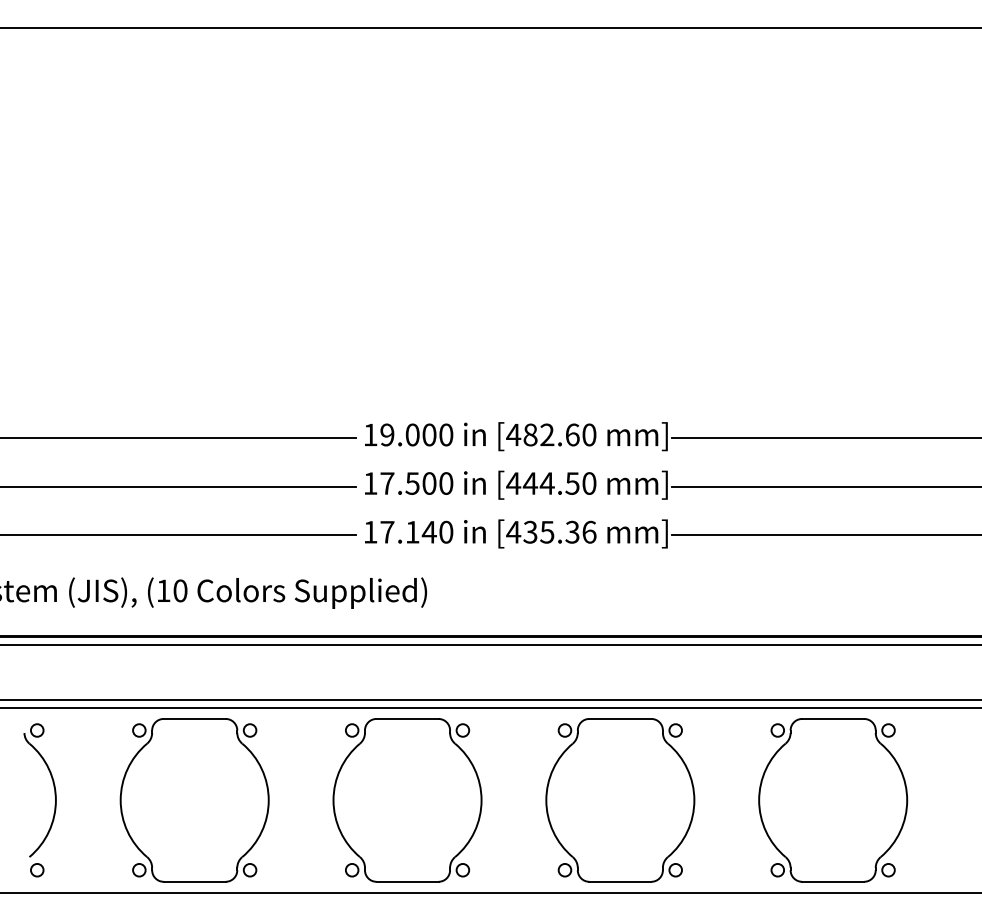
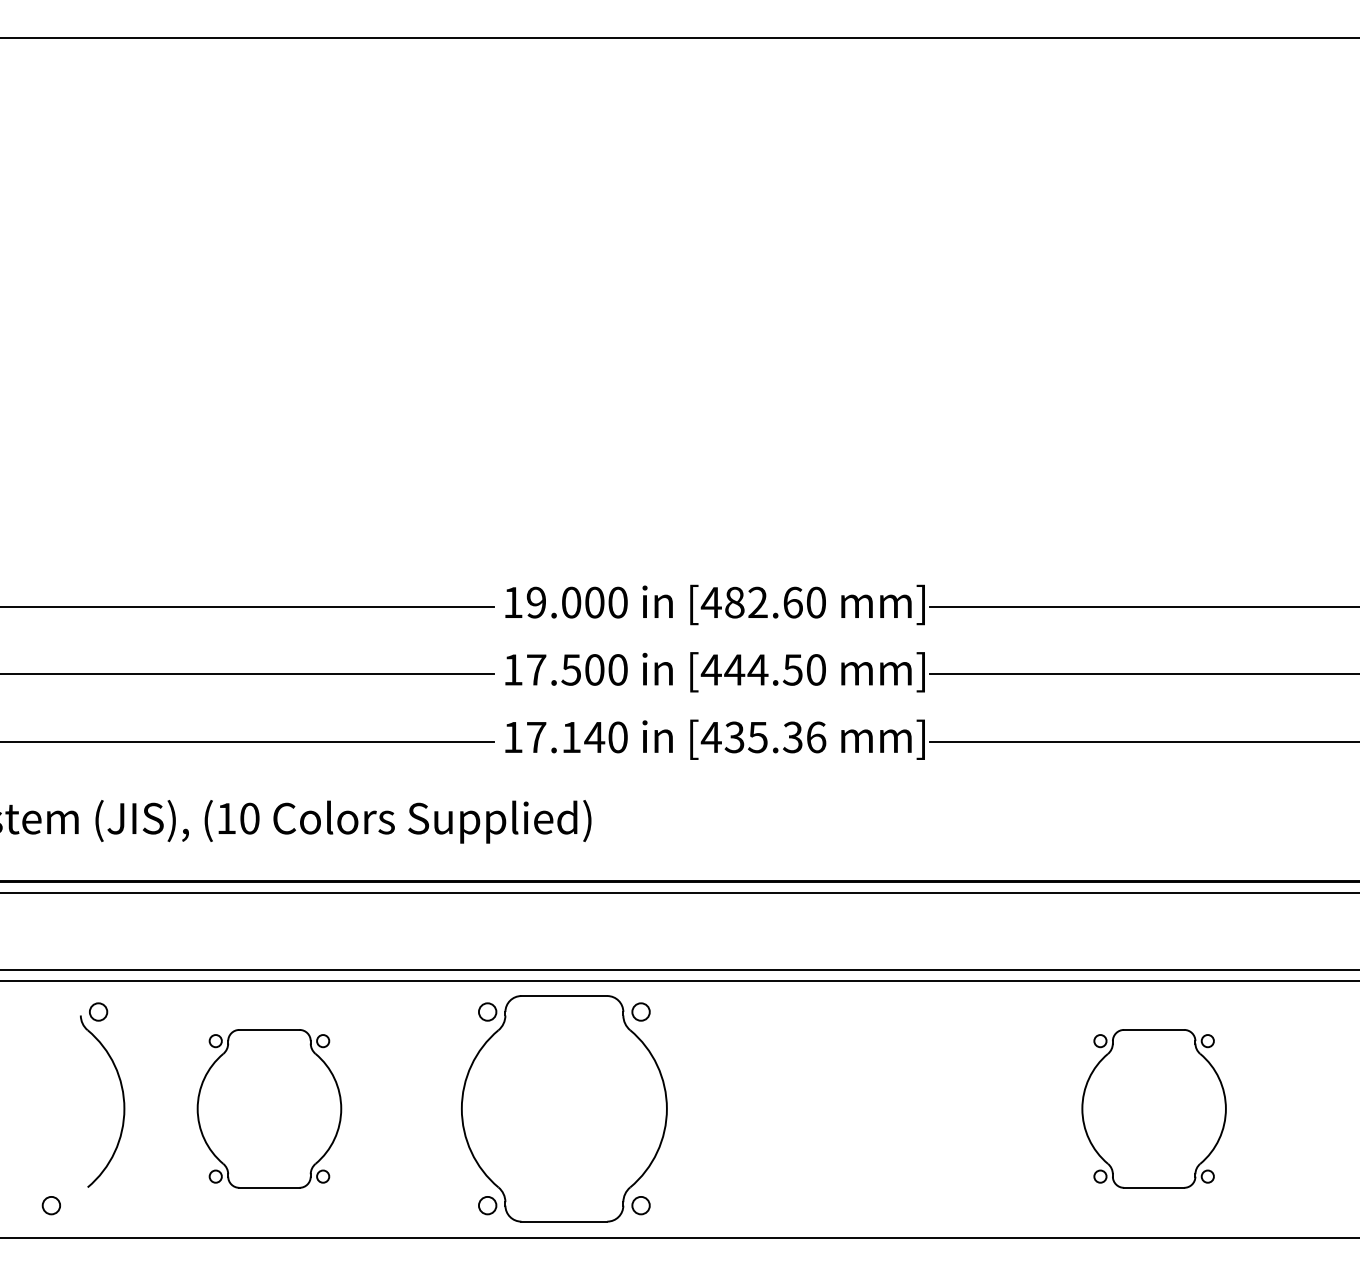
part: (53, 787) -> (121, 1090), moved
part: (194, 800) -> (269, 1109), size x0.7
part: (620, 800) -> (859, 1109), removed
part: (833, 800) -> (1154, 1109), size x0.7

